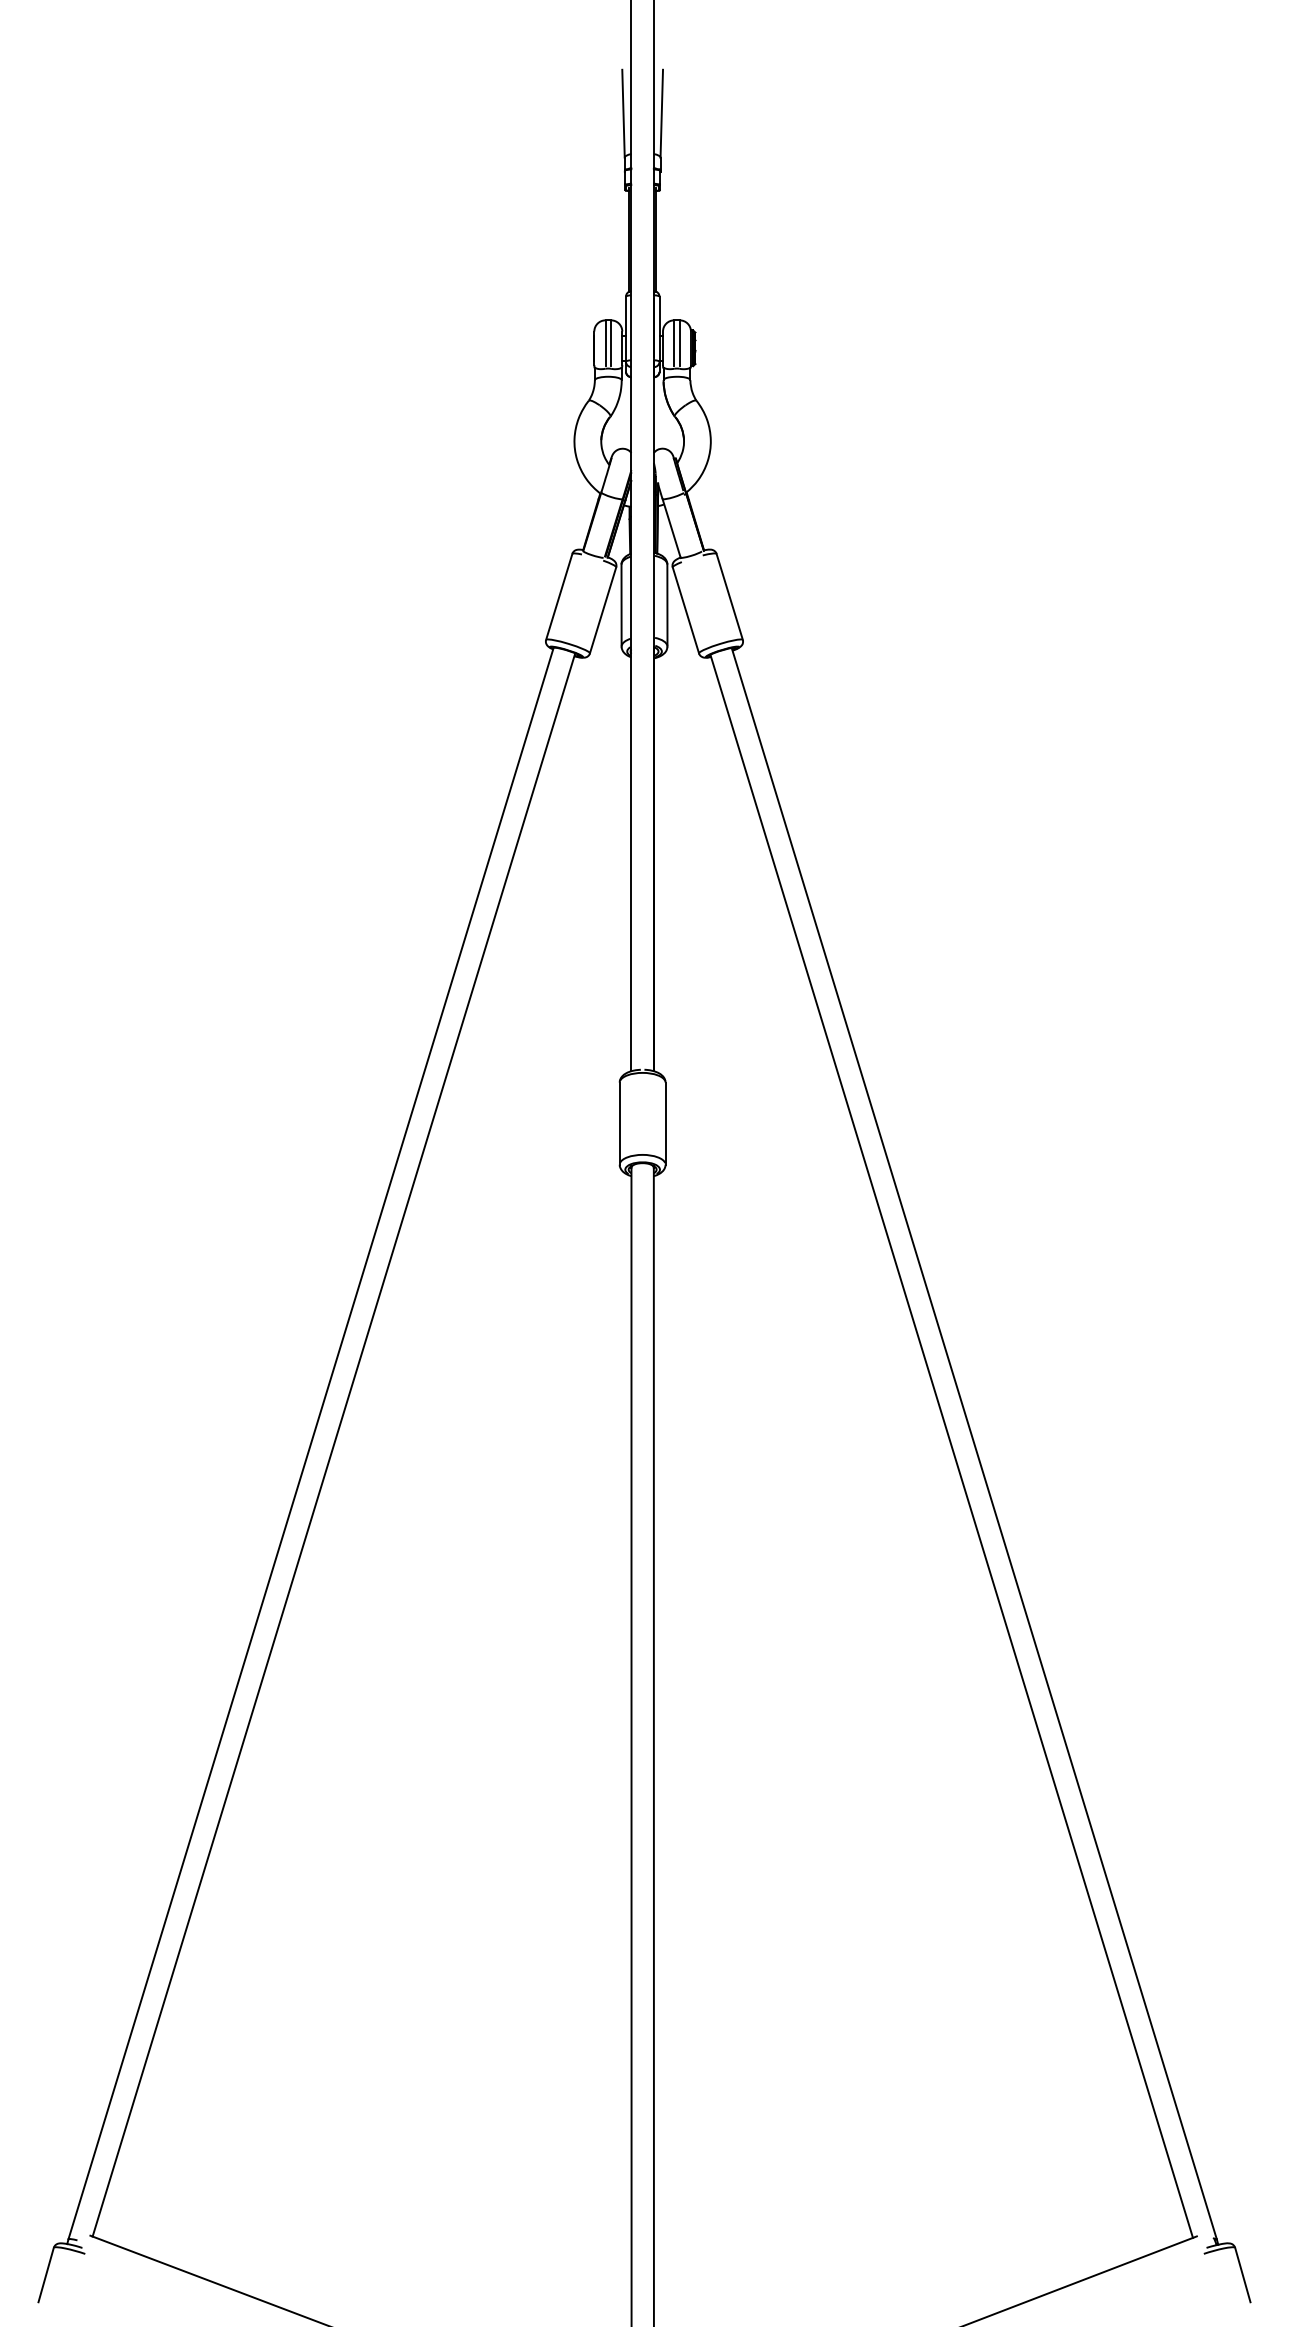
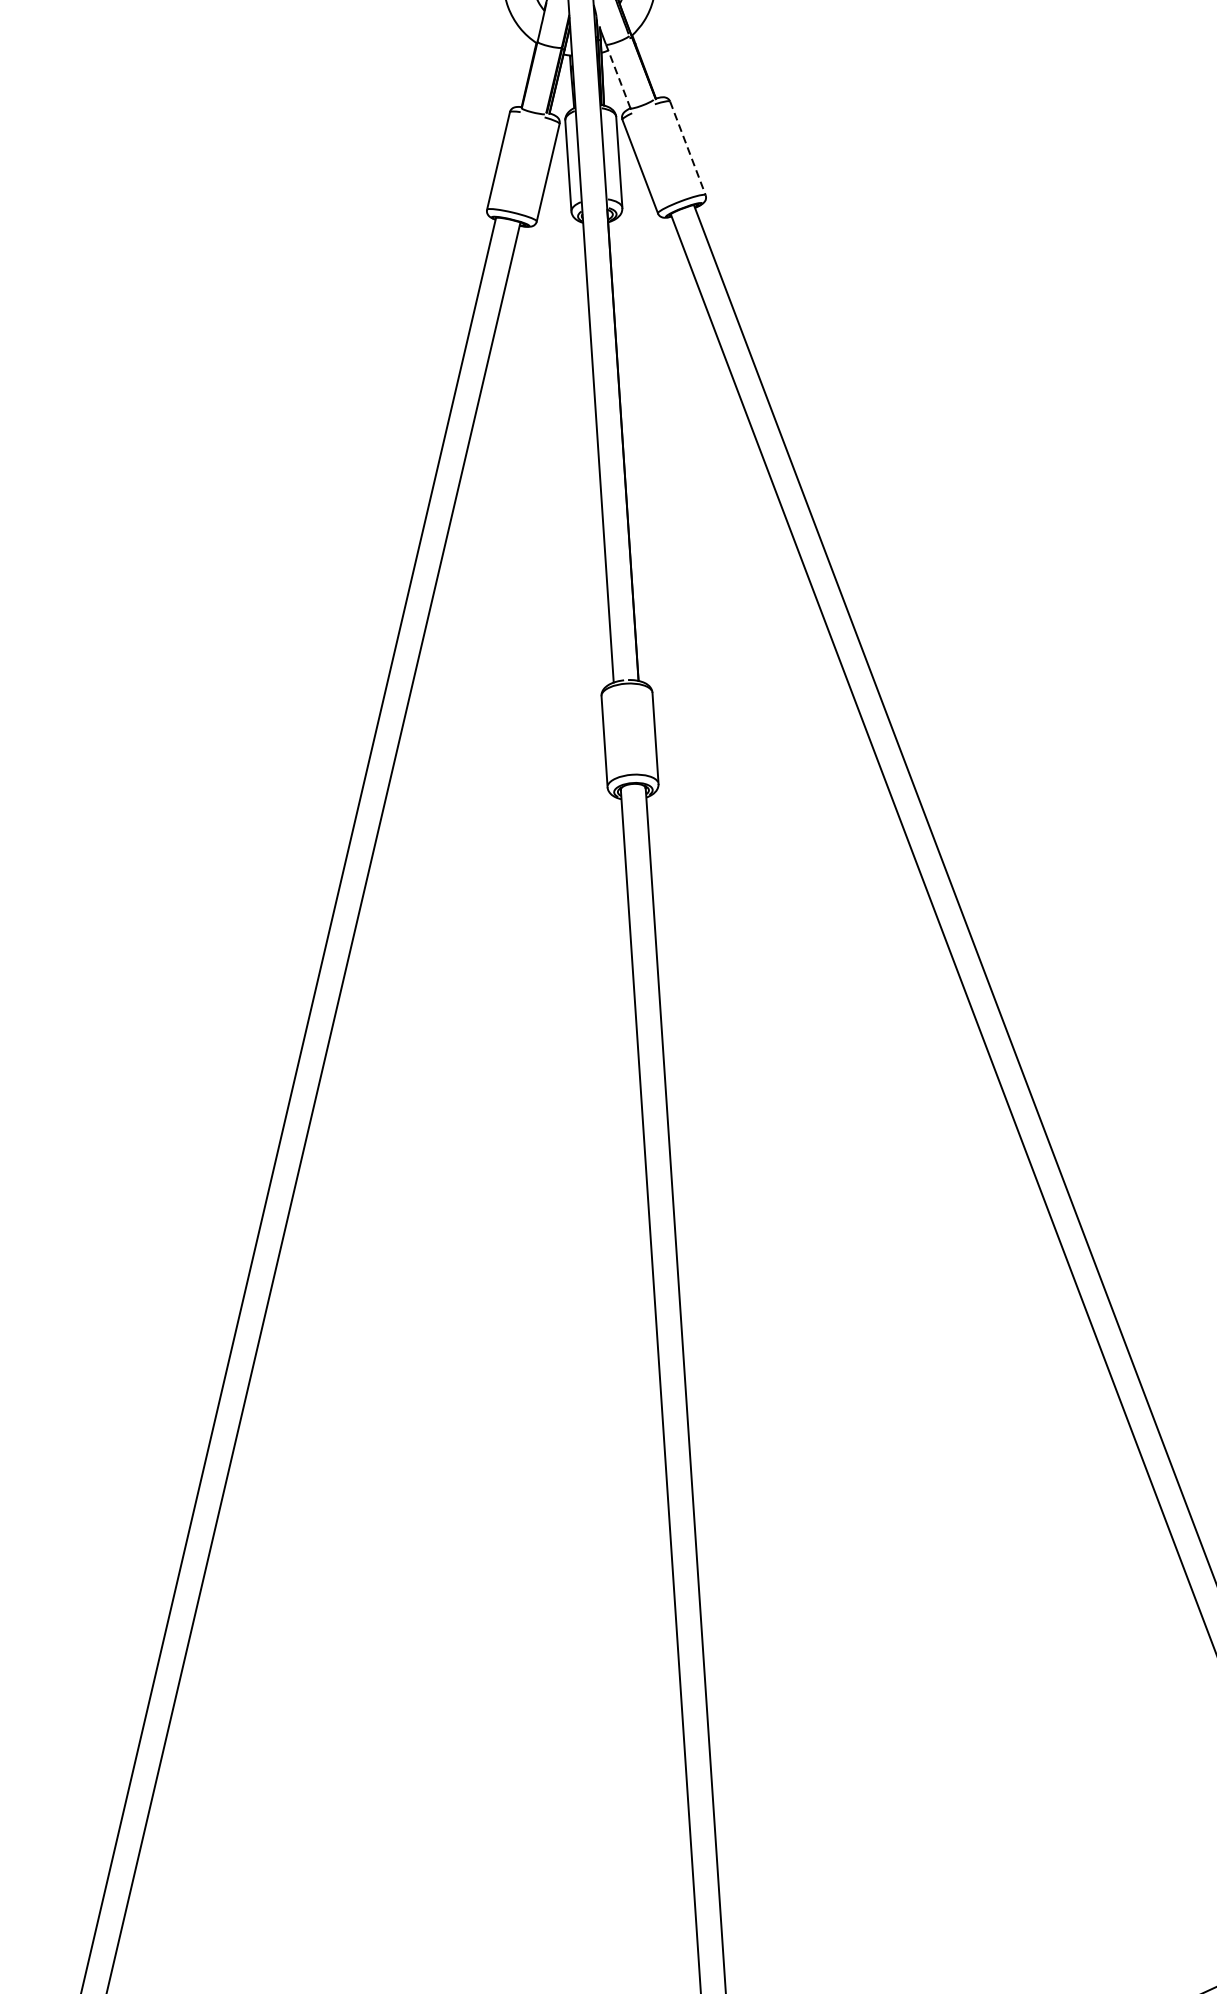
line: (671, 528) -> (618, 76), solid -> dashed
line: (729, 596) -> (687, 147), solid -> dashed

